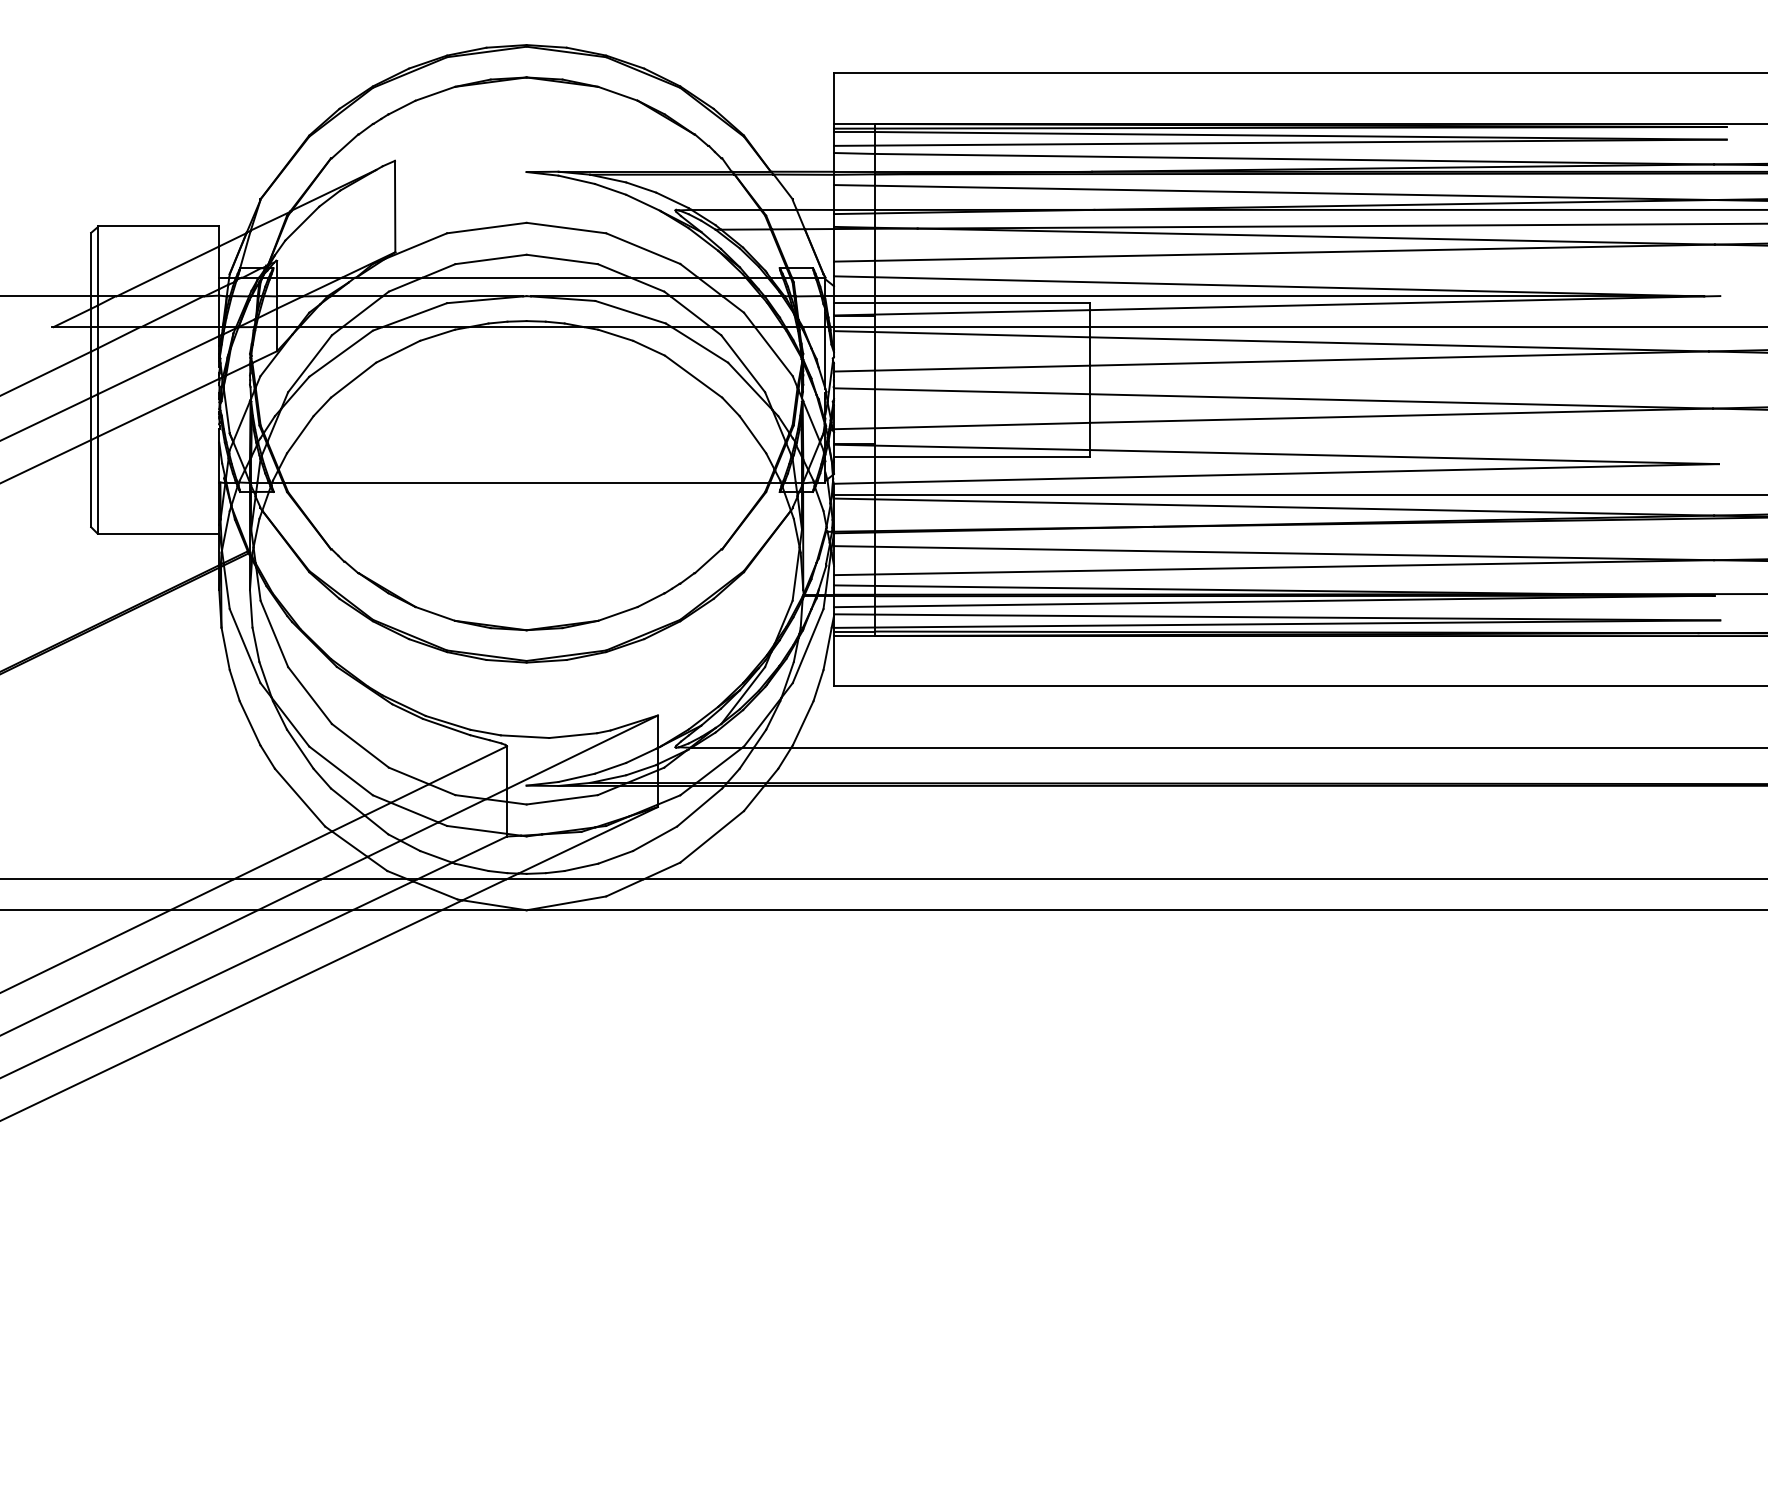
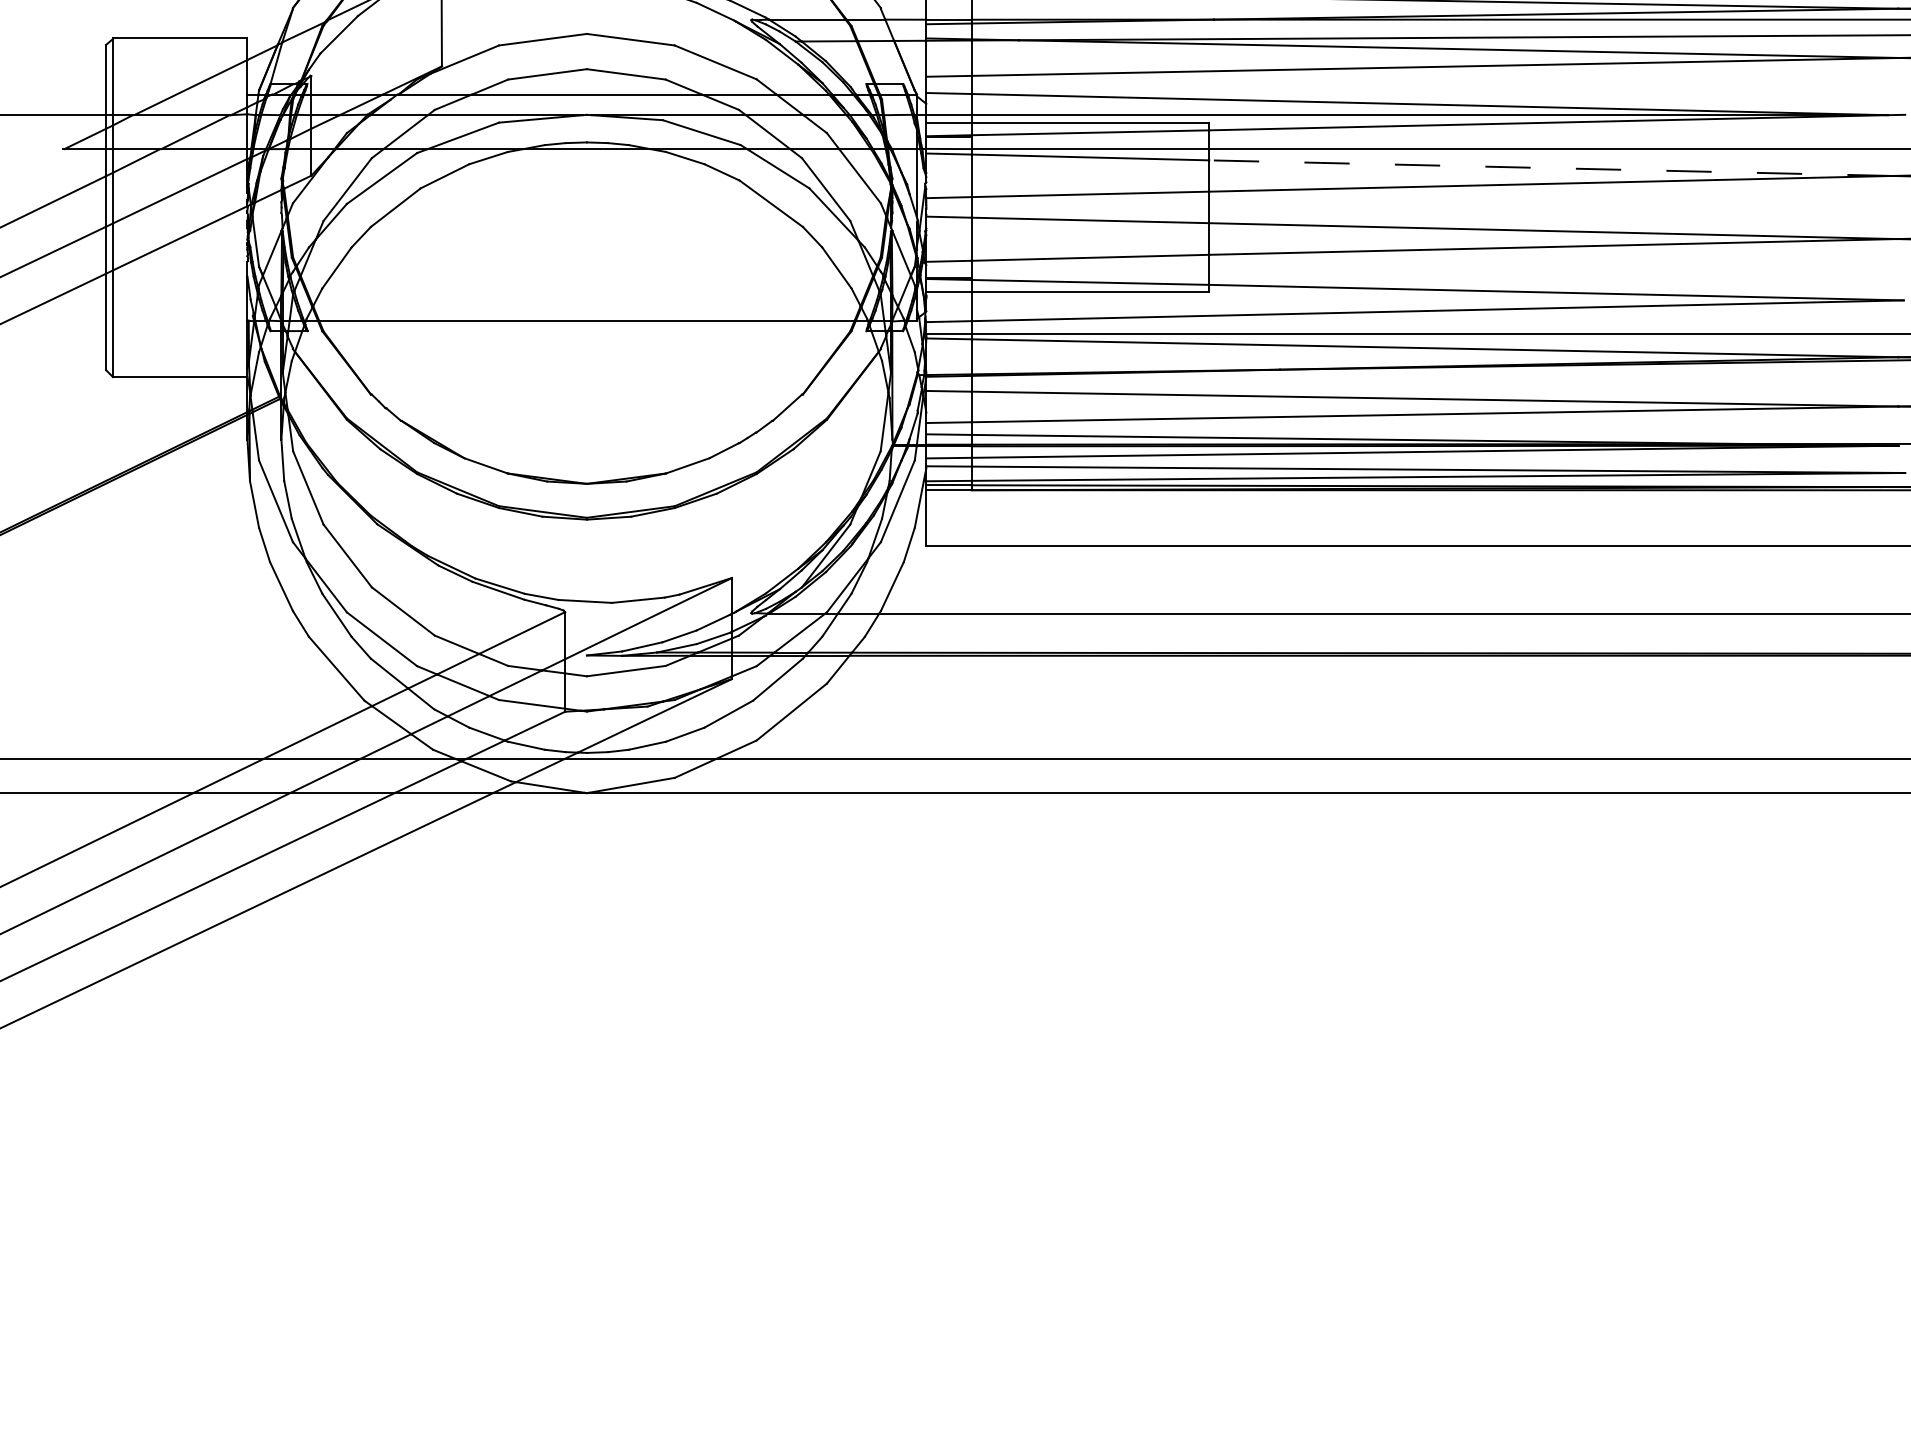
line: (1399, 344) -> (1550, 168), solid -> dashed

